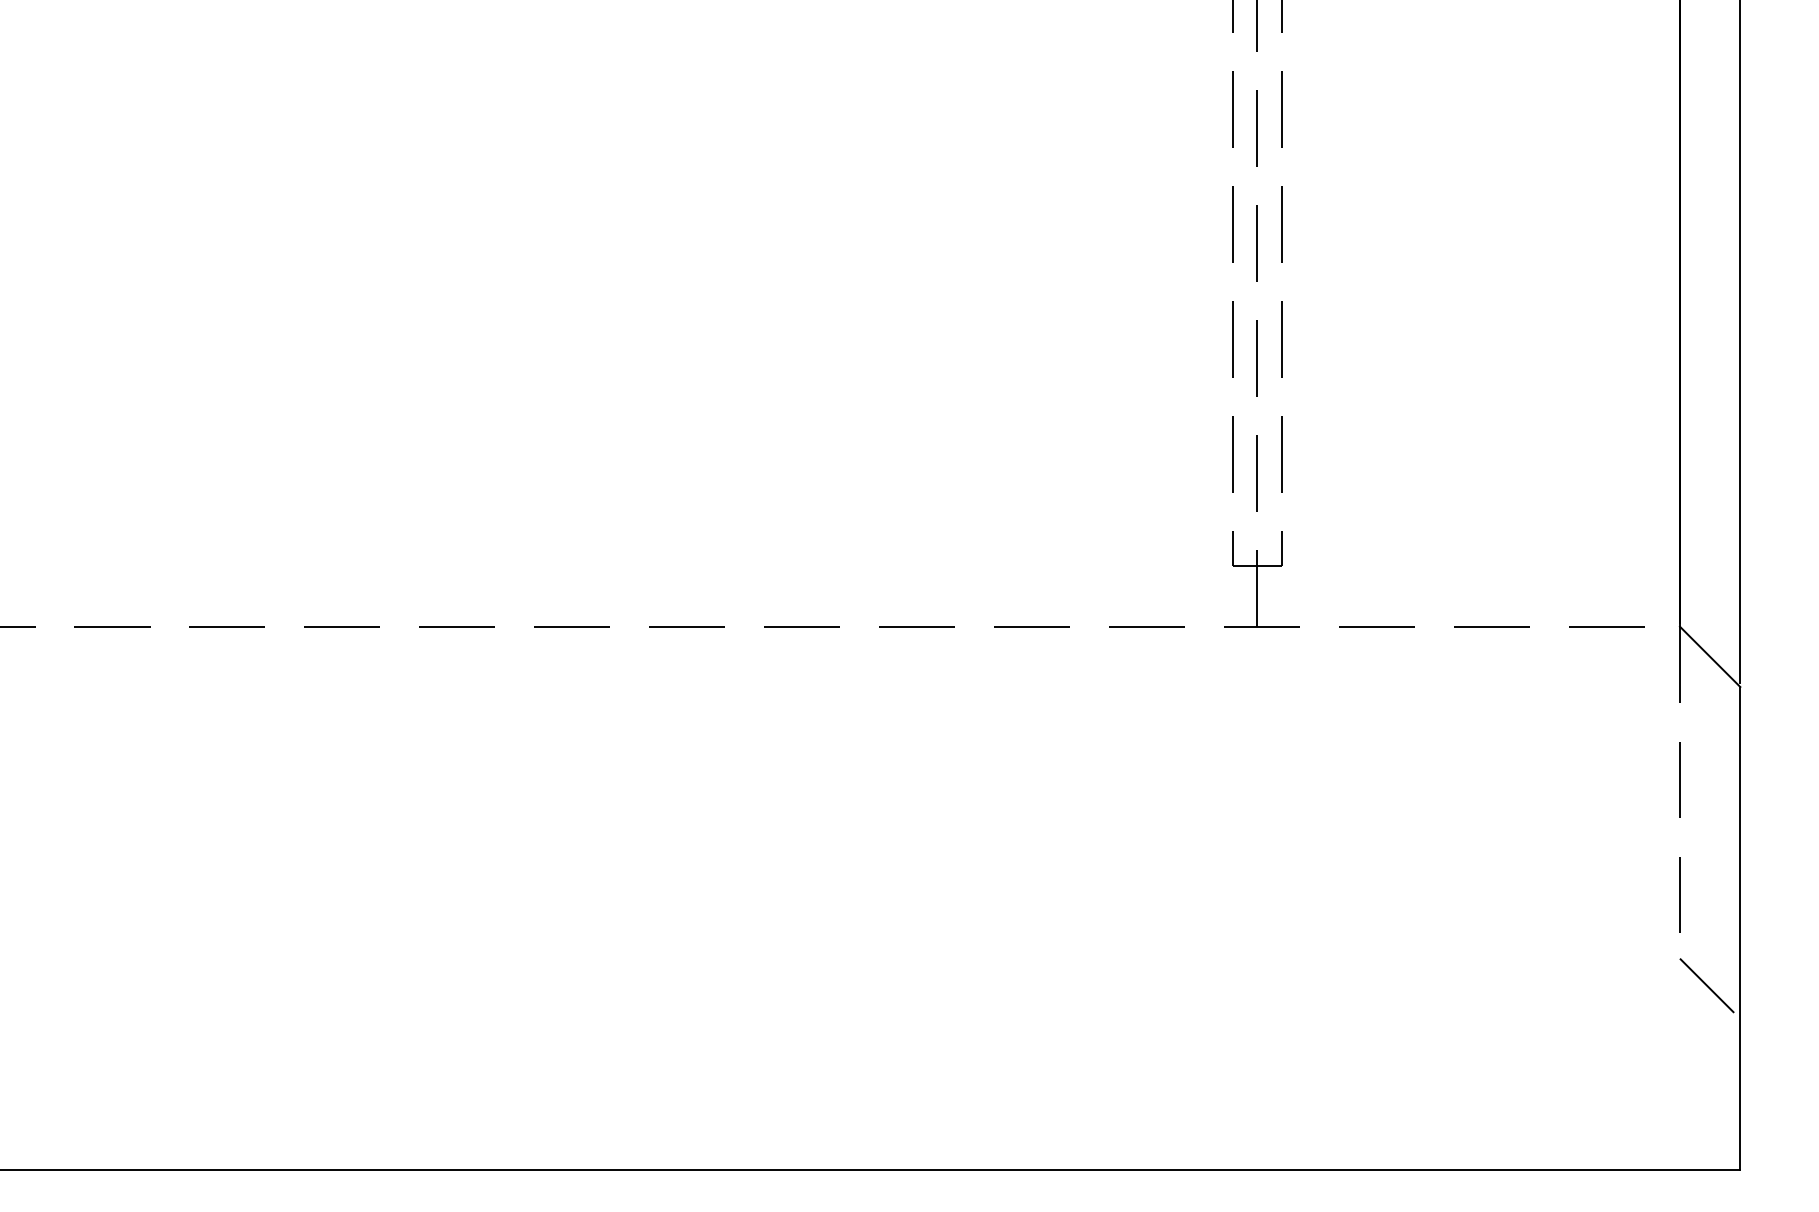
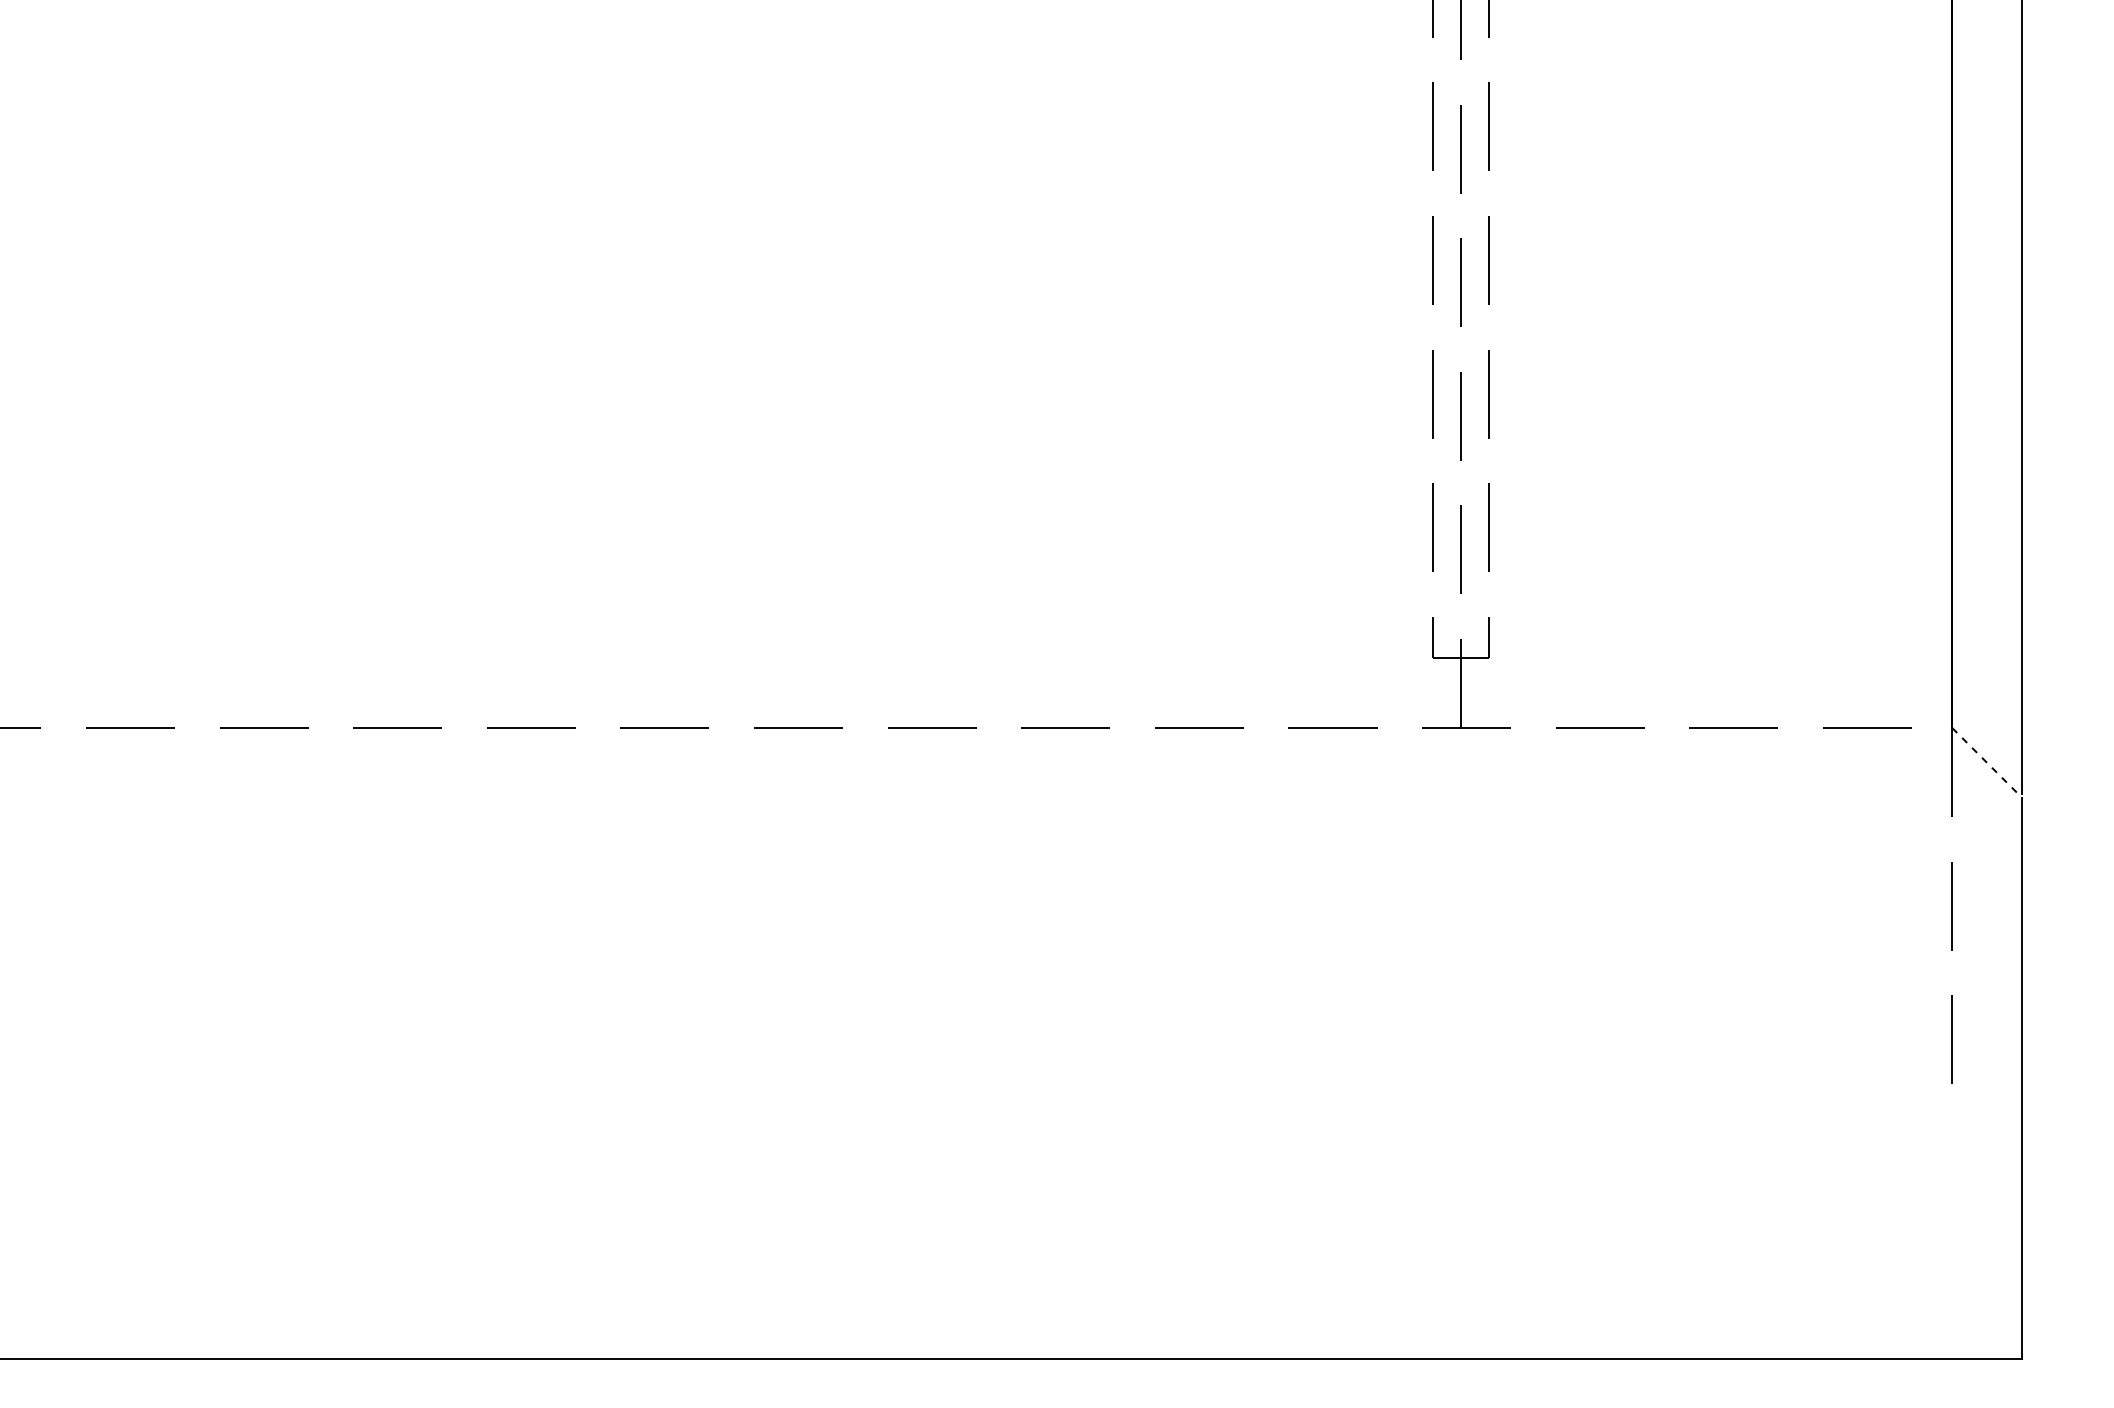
line: (1710, 657) -> (1987, 763), solid -> dashed
line: (1710, 988) -> (1987, 1148), removed

